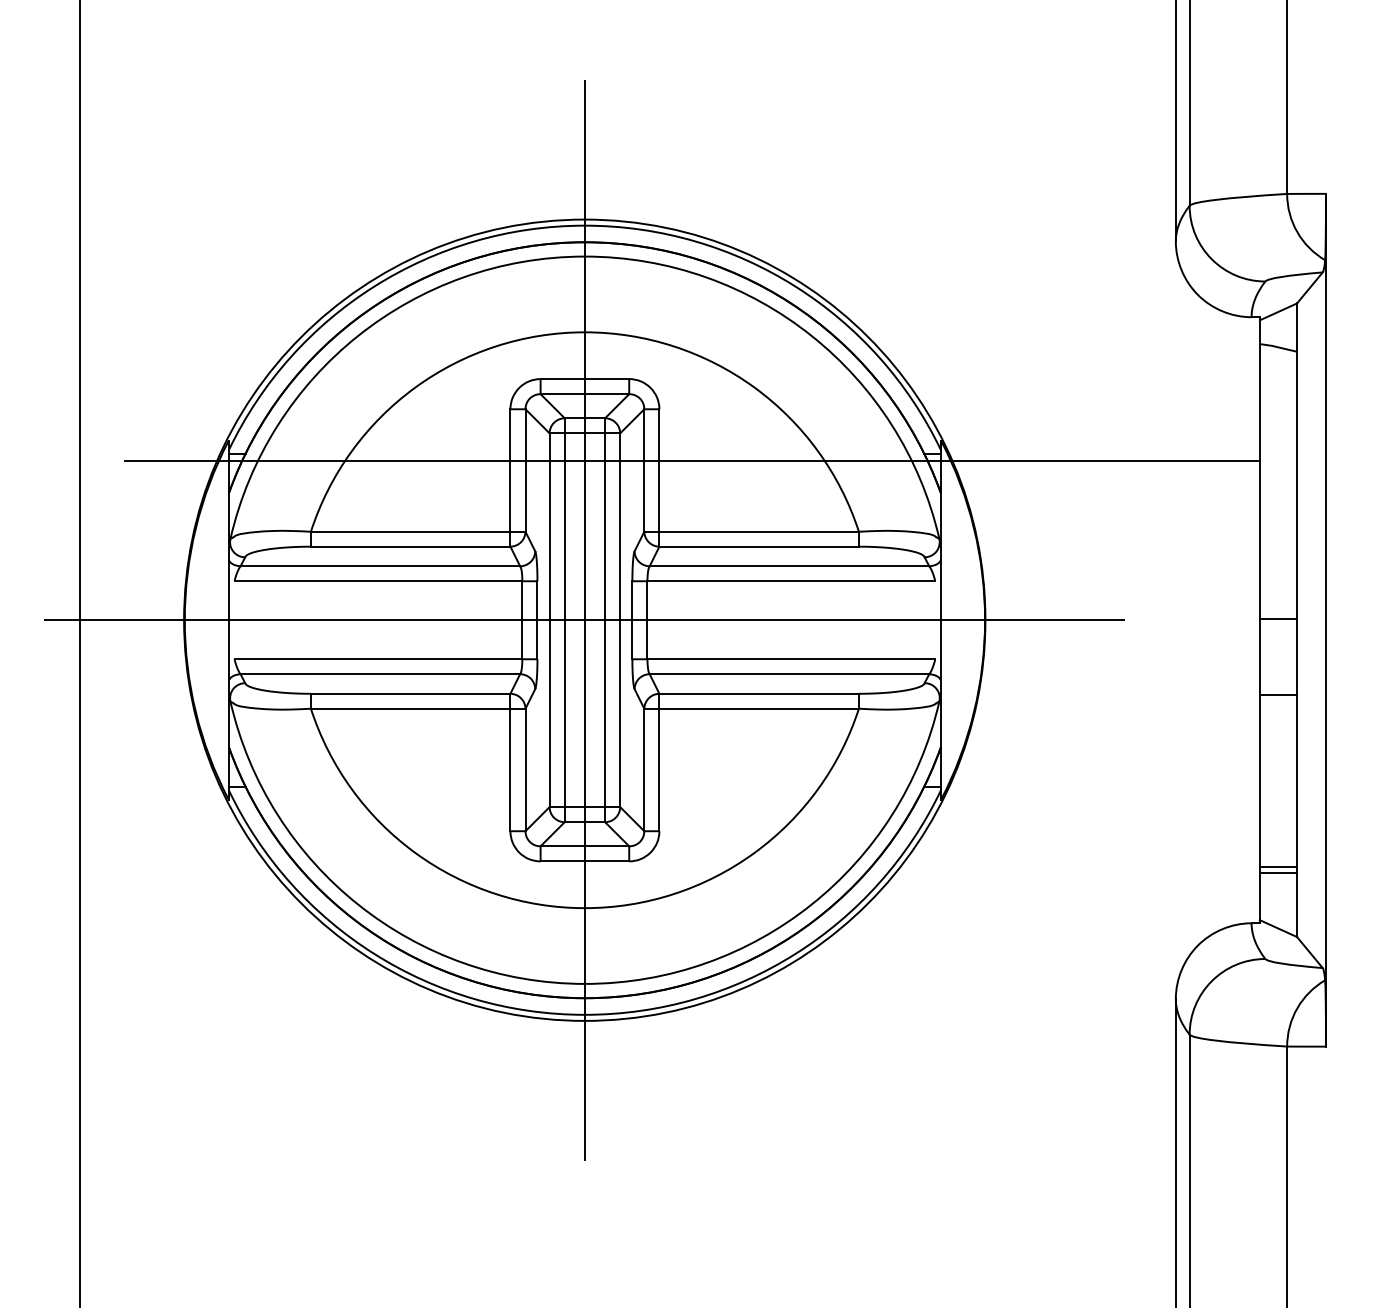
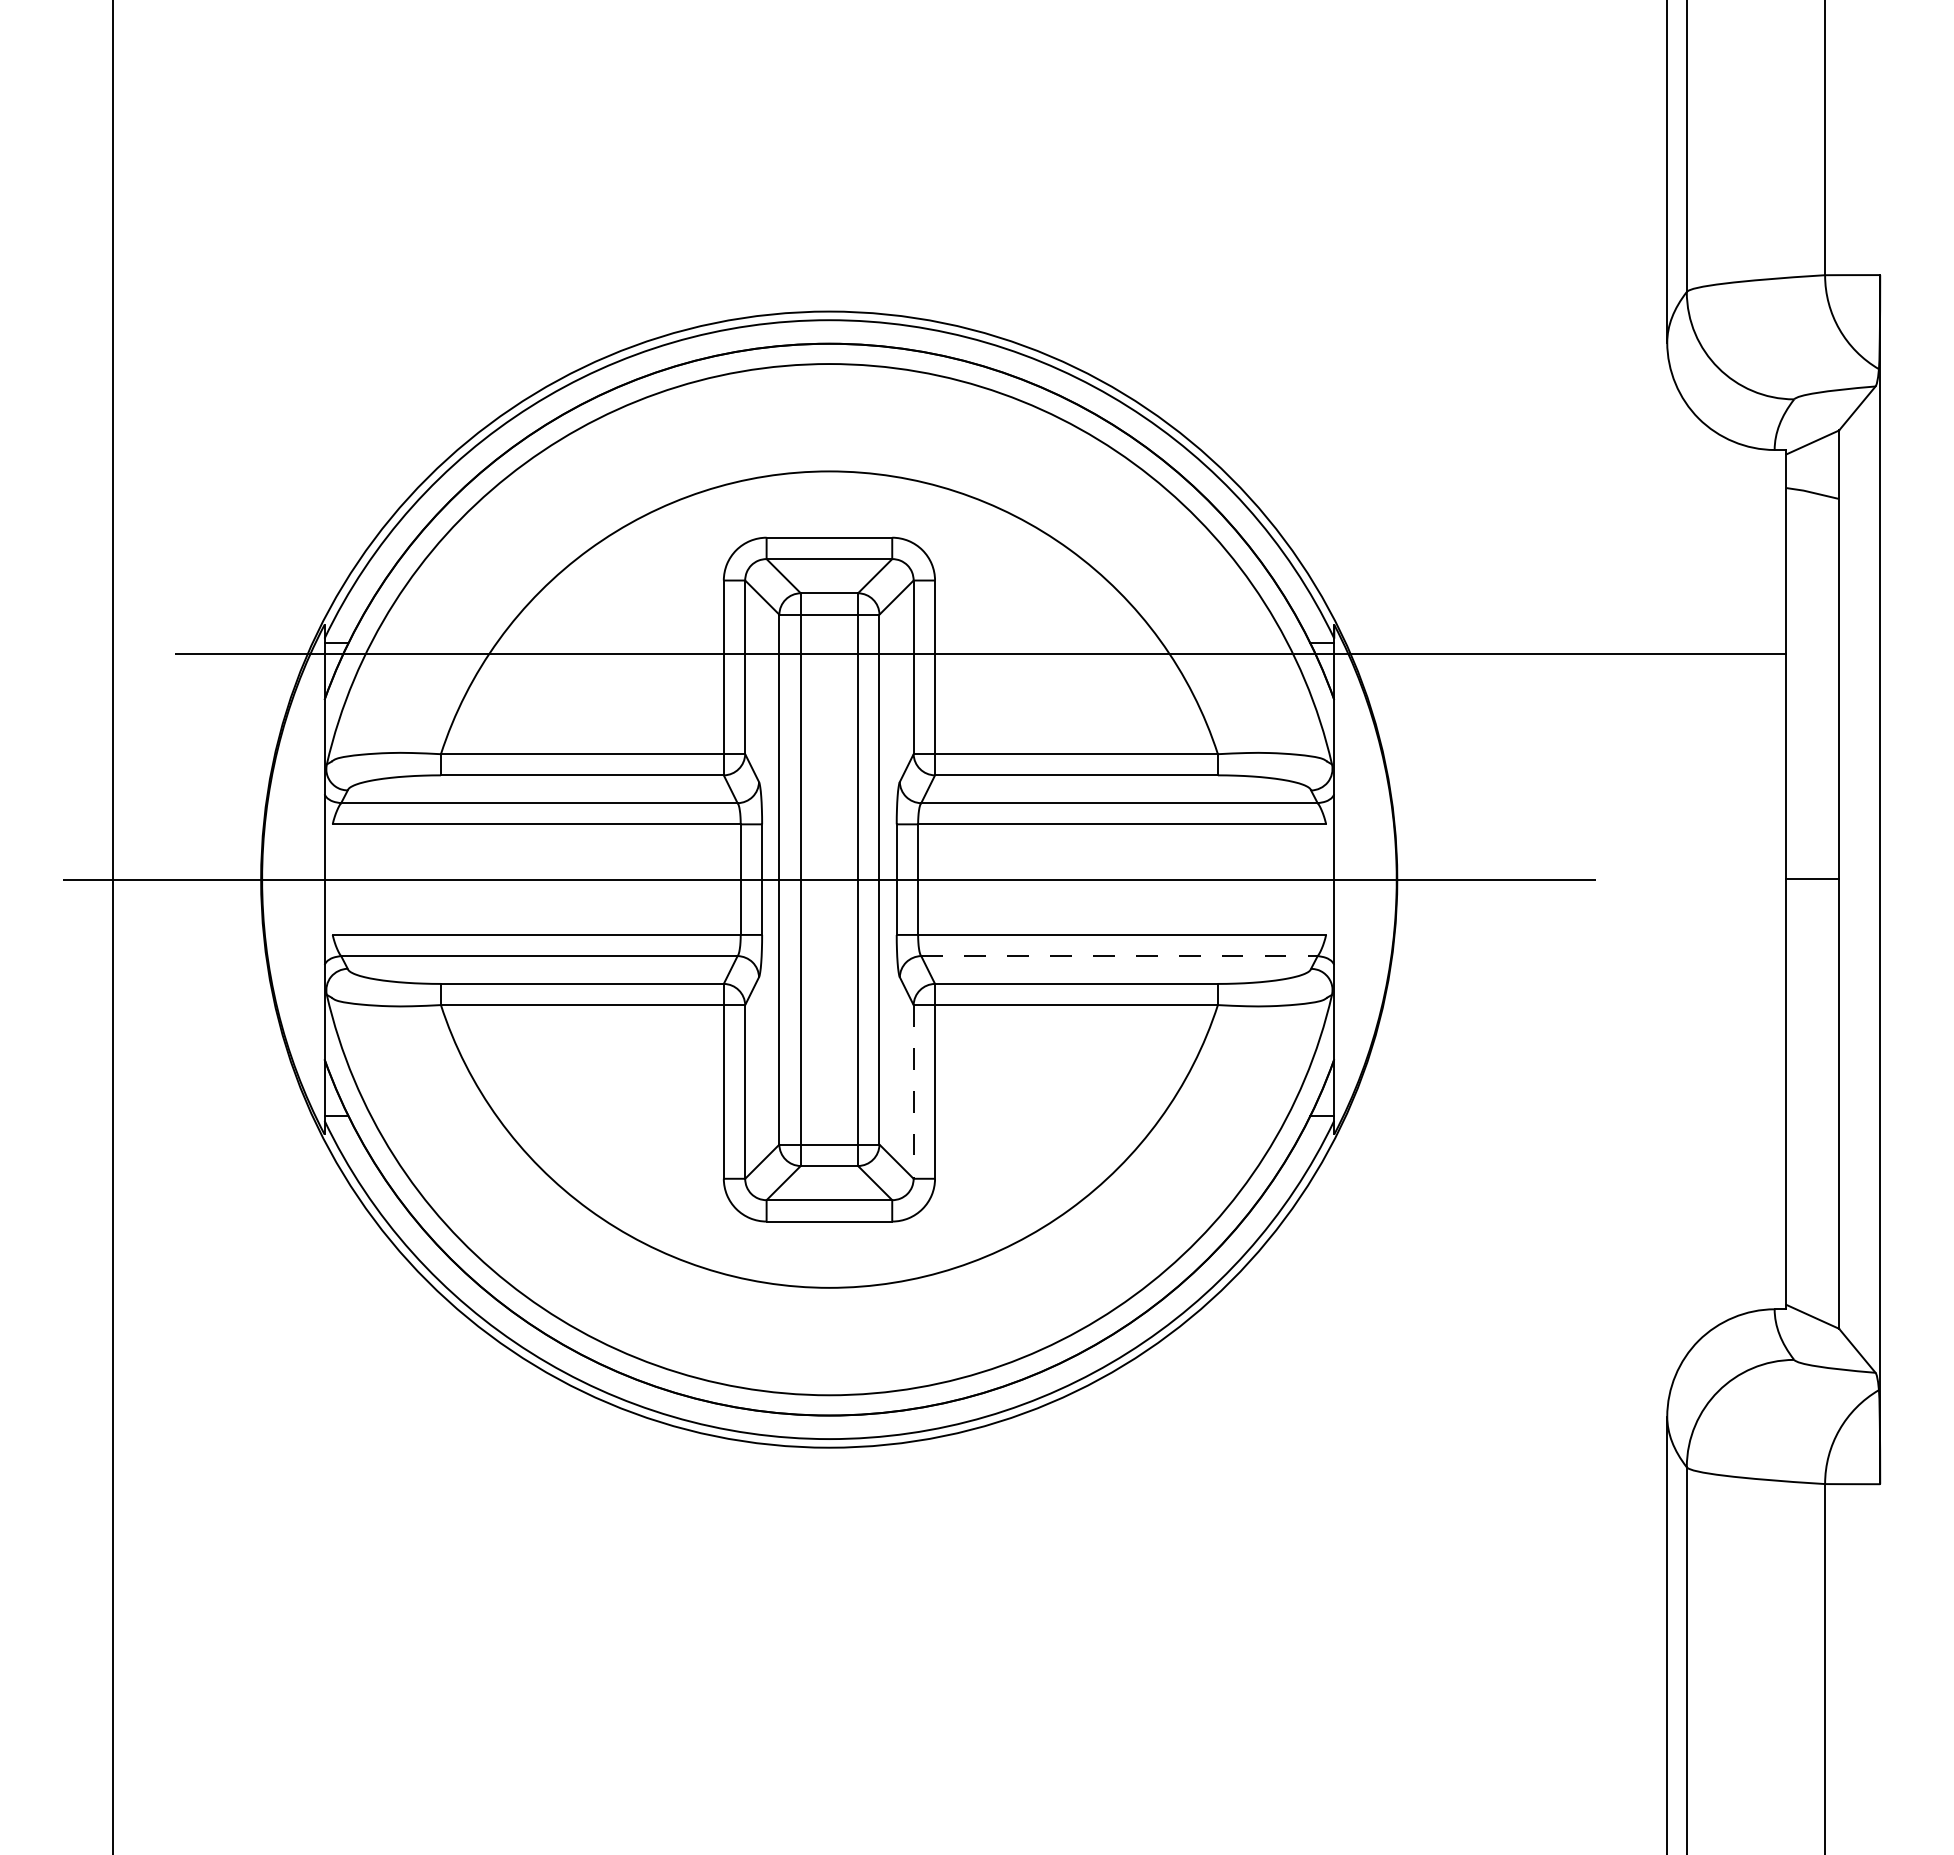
line: (584, 620) -> (829, 879), removed
line: (789, 674) -> (1119, 956), solid -> dashed
line: (1278, 694) -> (1812, 985), removed
line: (644, 769) -> (913, 1091), solid -> dashed
line: (1278, 867) -> (1812, 1229), removed
line: (1278, 873) -> (1812, 1238), removed

